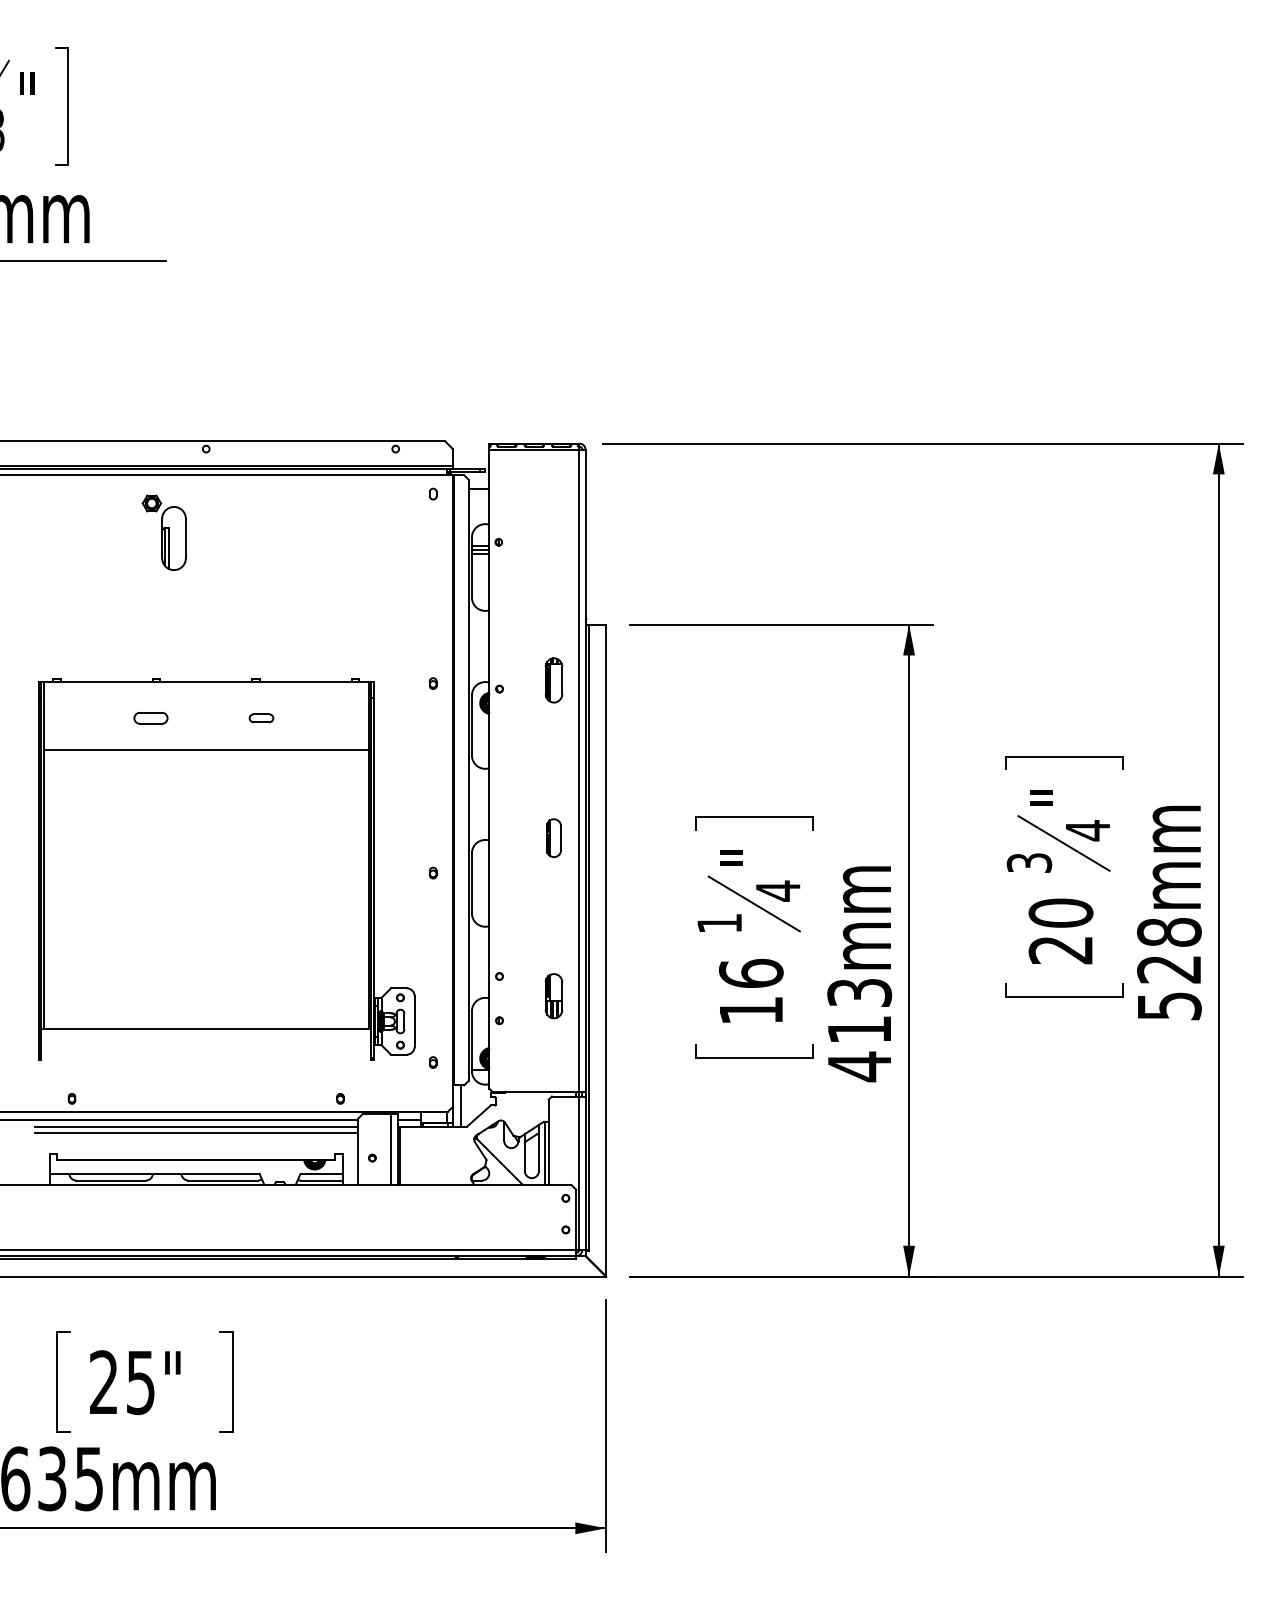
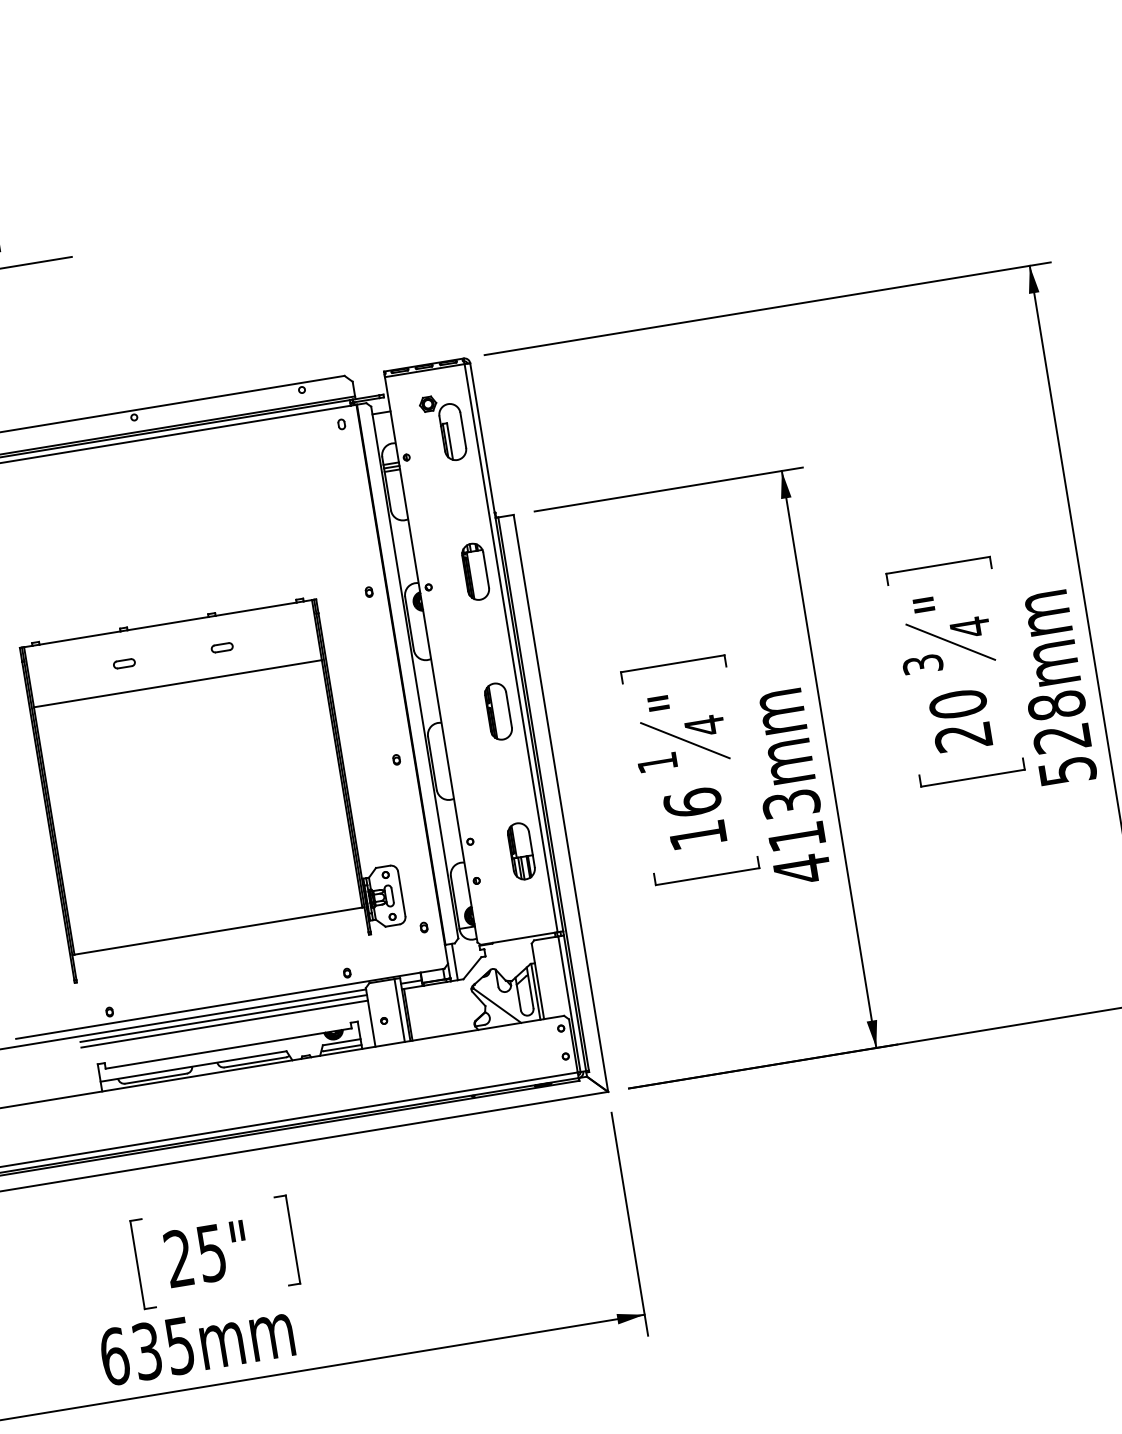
part: (163, 532) -> (442, 428), moved
part: (553, 680) -> (475, 571), size x1.43
part: (150, 718) -> (124, 664), size x0.71
part: (553, 837) -> (497, 710), size x1.67
part: (553, 995) -> (520, 850), size x1.43

